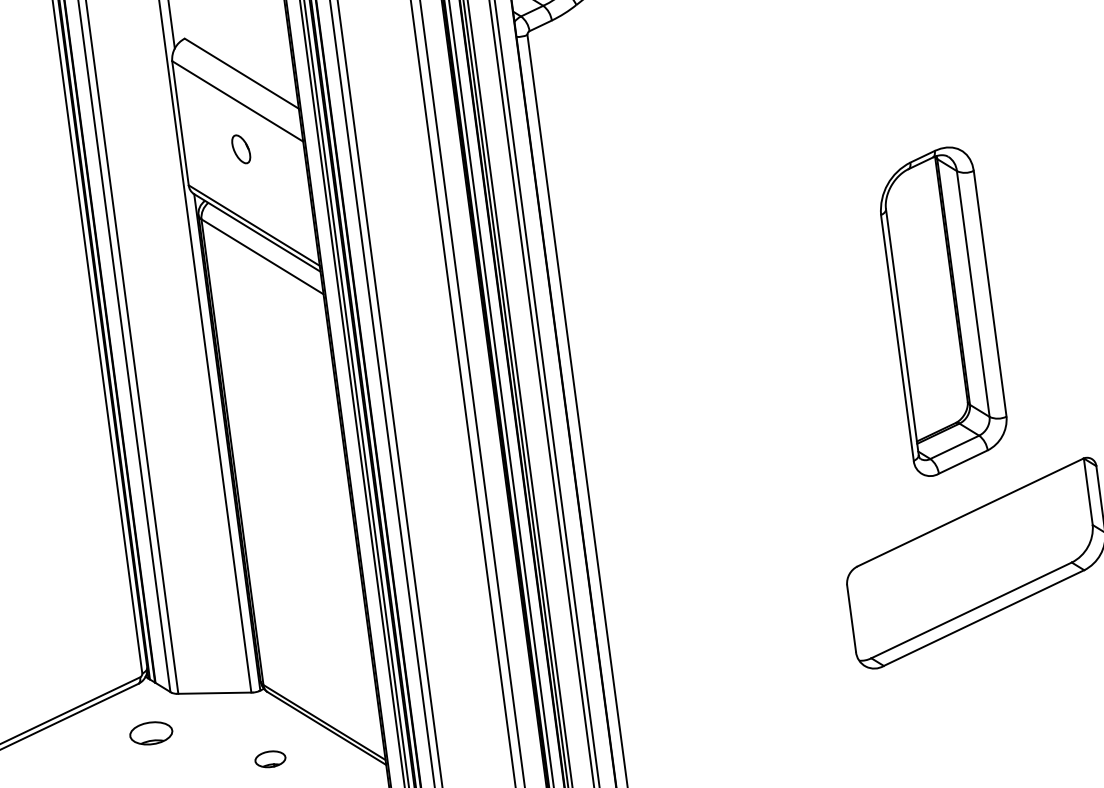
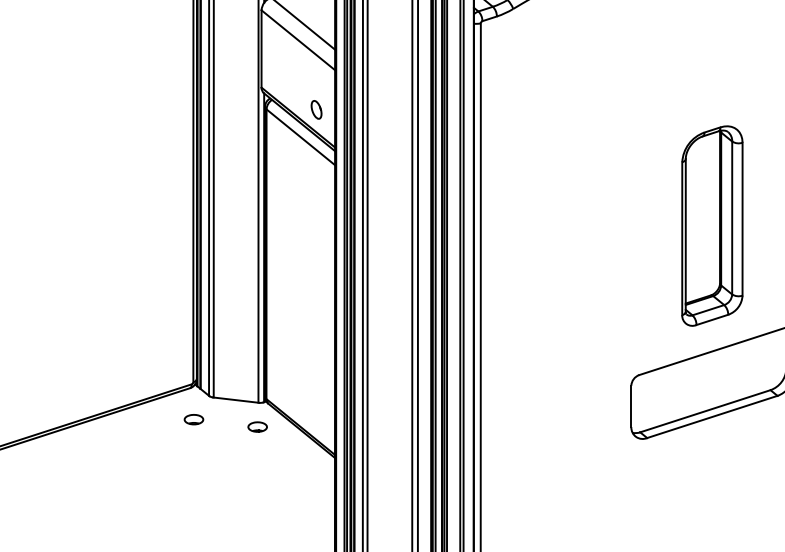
part: (241, 148) -> (316, 109), moved
part: (150, 733) -> (193, 419), size x0.71
part: (270, 758) -> (257, 426), moved

